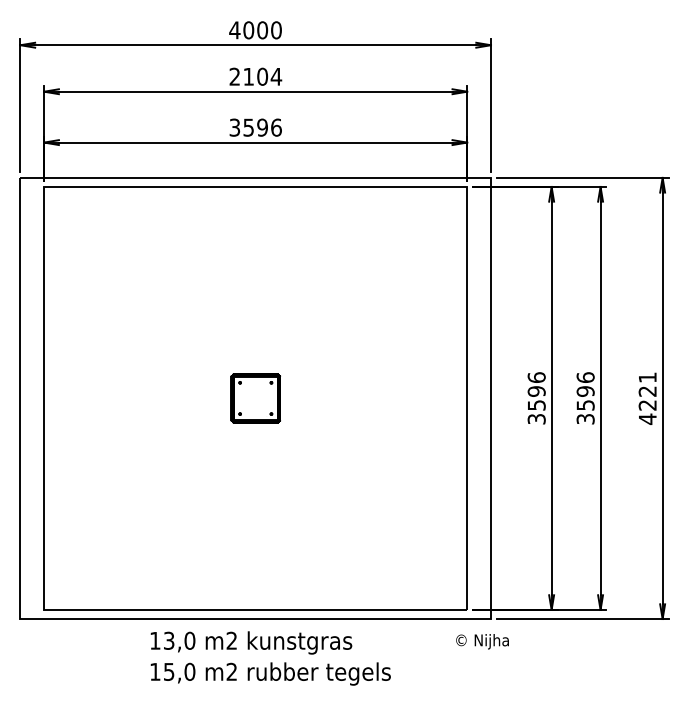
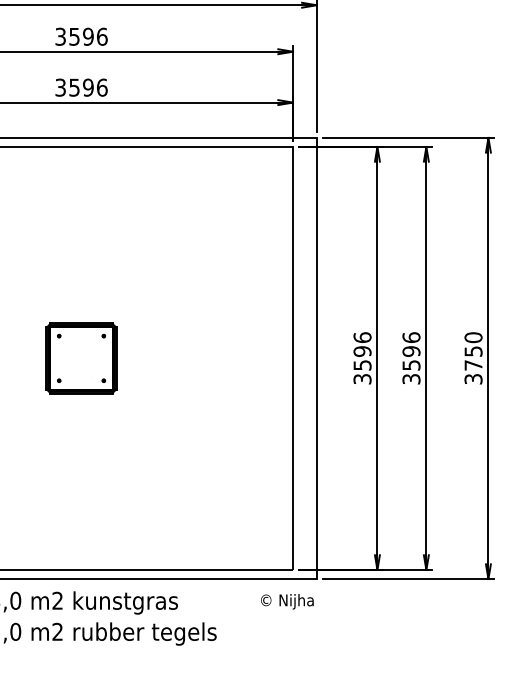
text: (255, 76) -> (81, 36), 2104 -> 3596
part: (255, 398) -> (81, 358), size x1.43
text: (647, 398) -> (473, 358), 4221 -> 3750
text: (482, 641) -> (287, 601), moved

